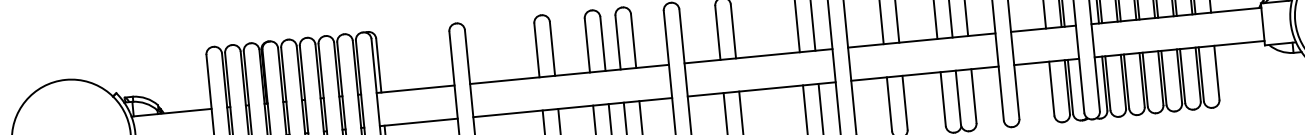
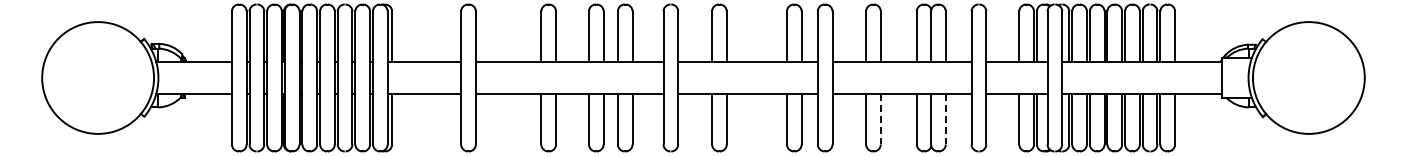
line: (973, 96) -> (945, 119), solid -> dashed
line: (904, 103) -> (880, 119), solid -> dashed

